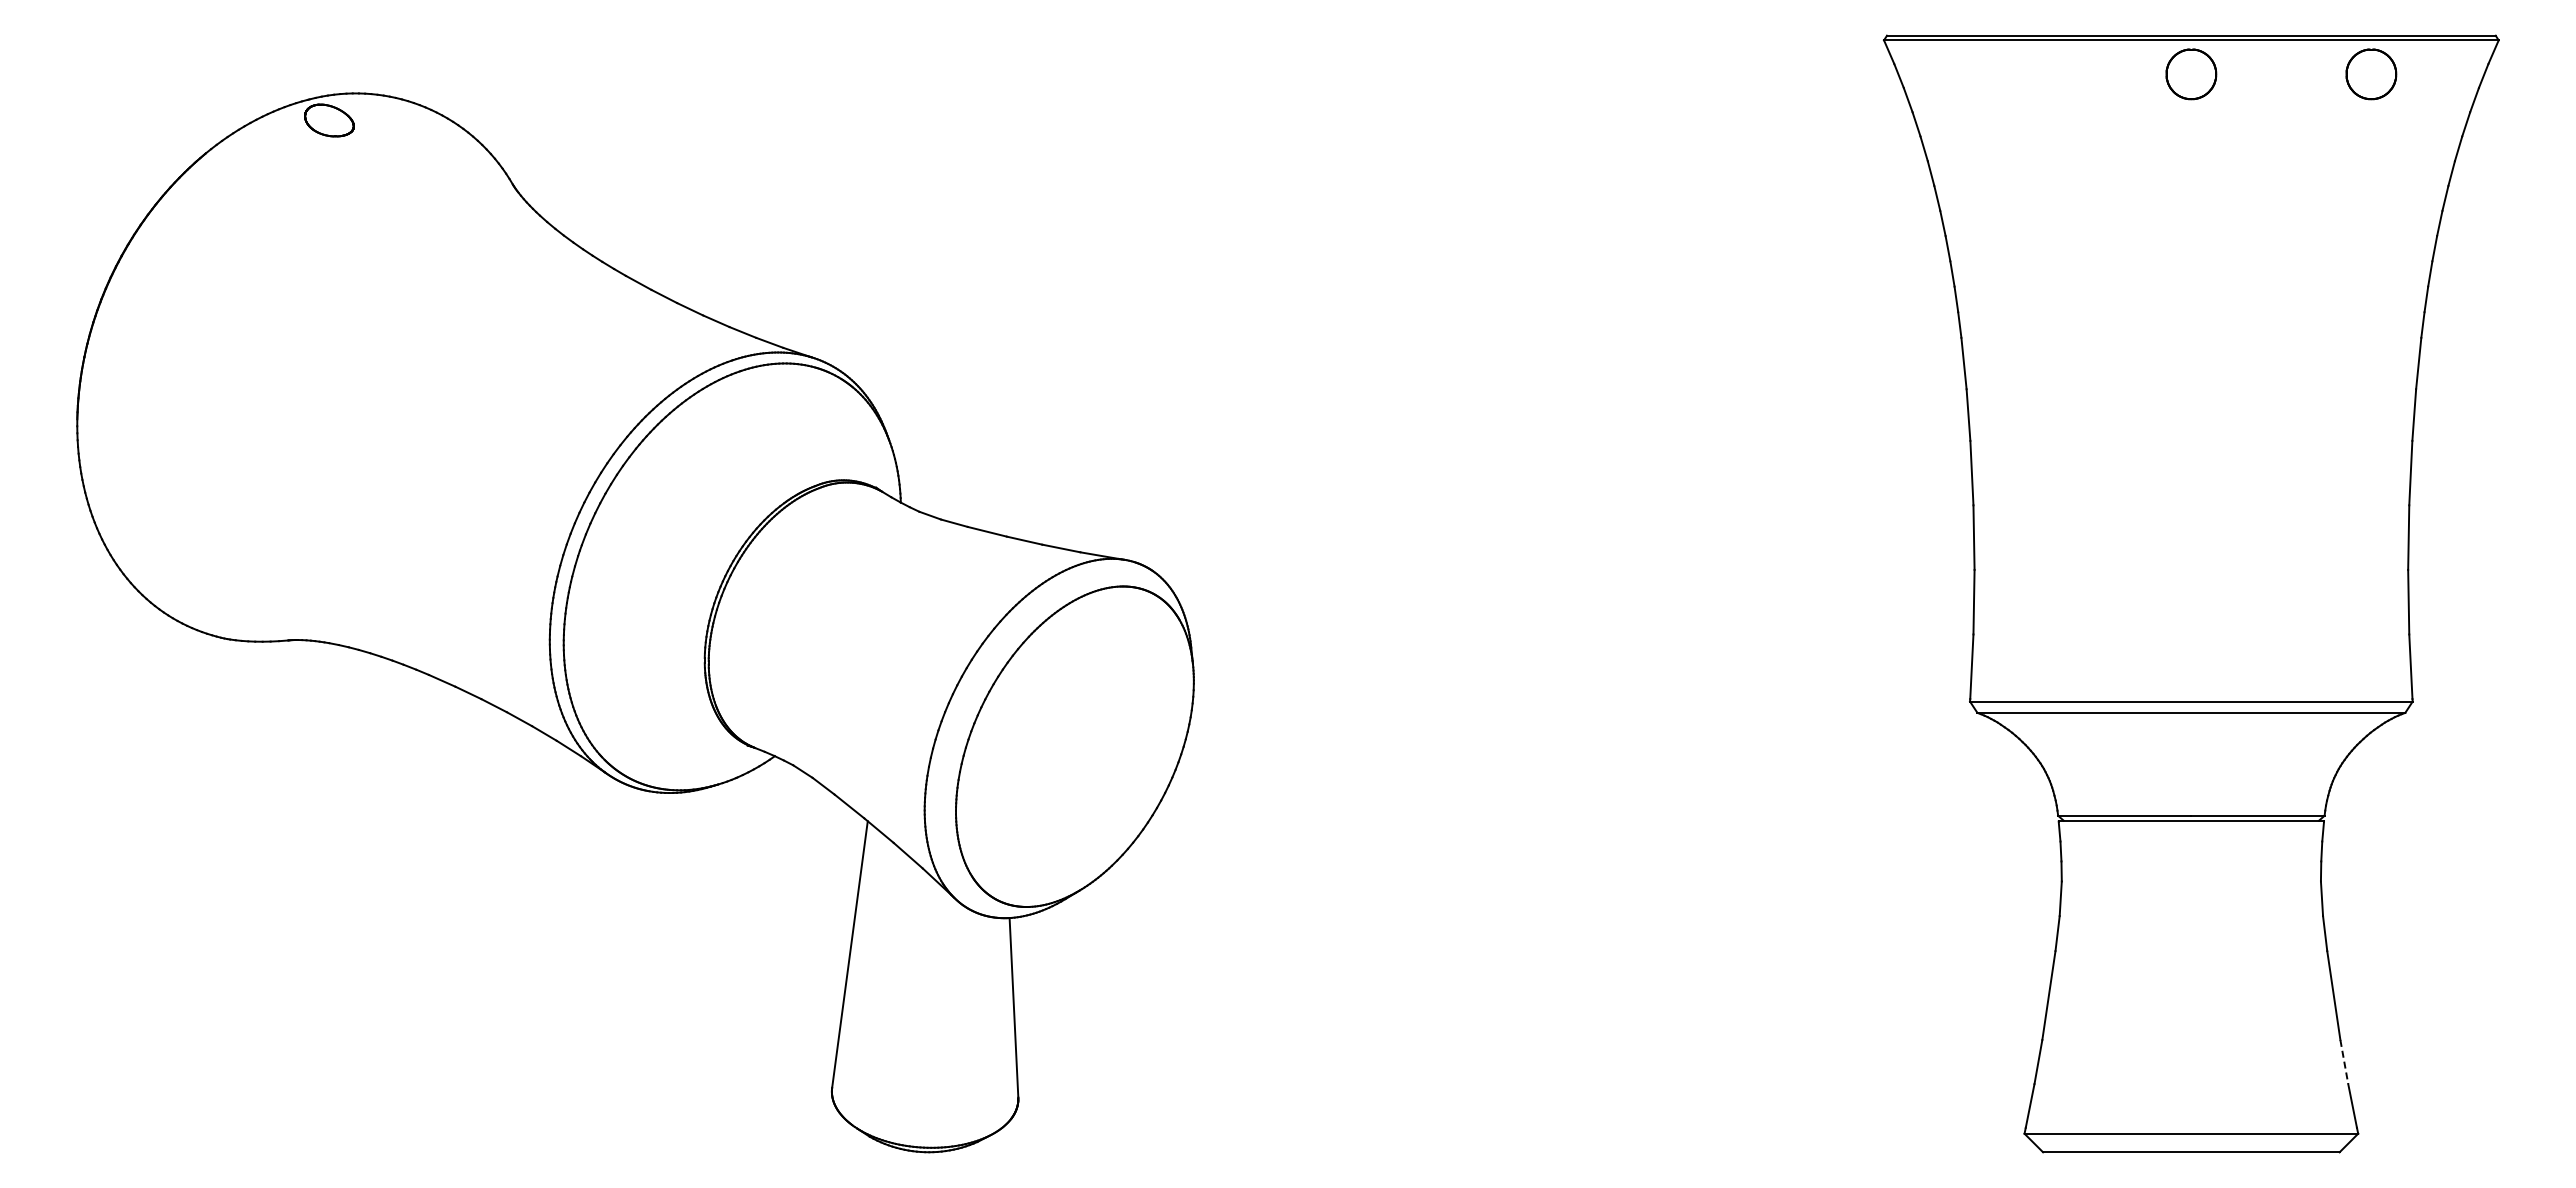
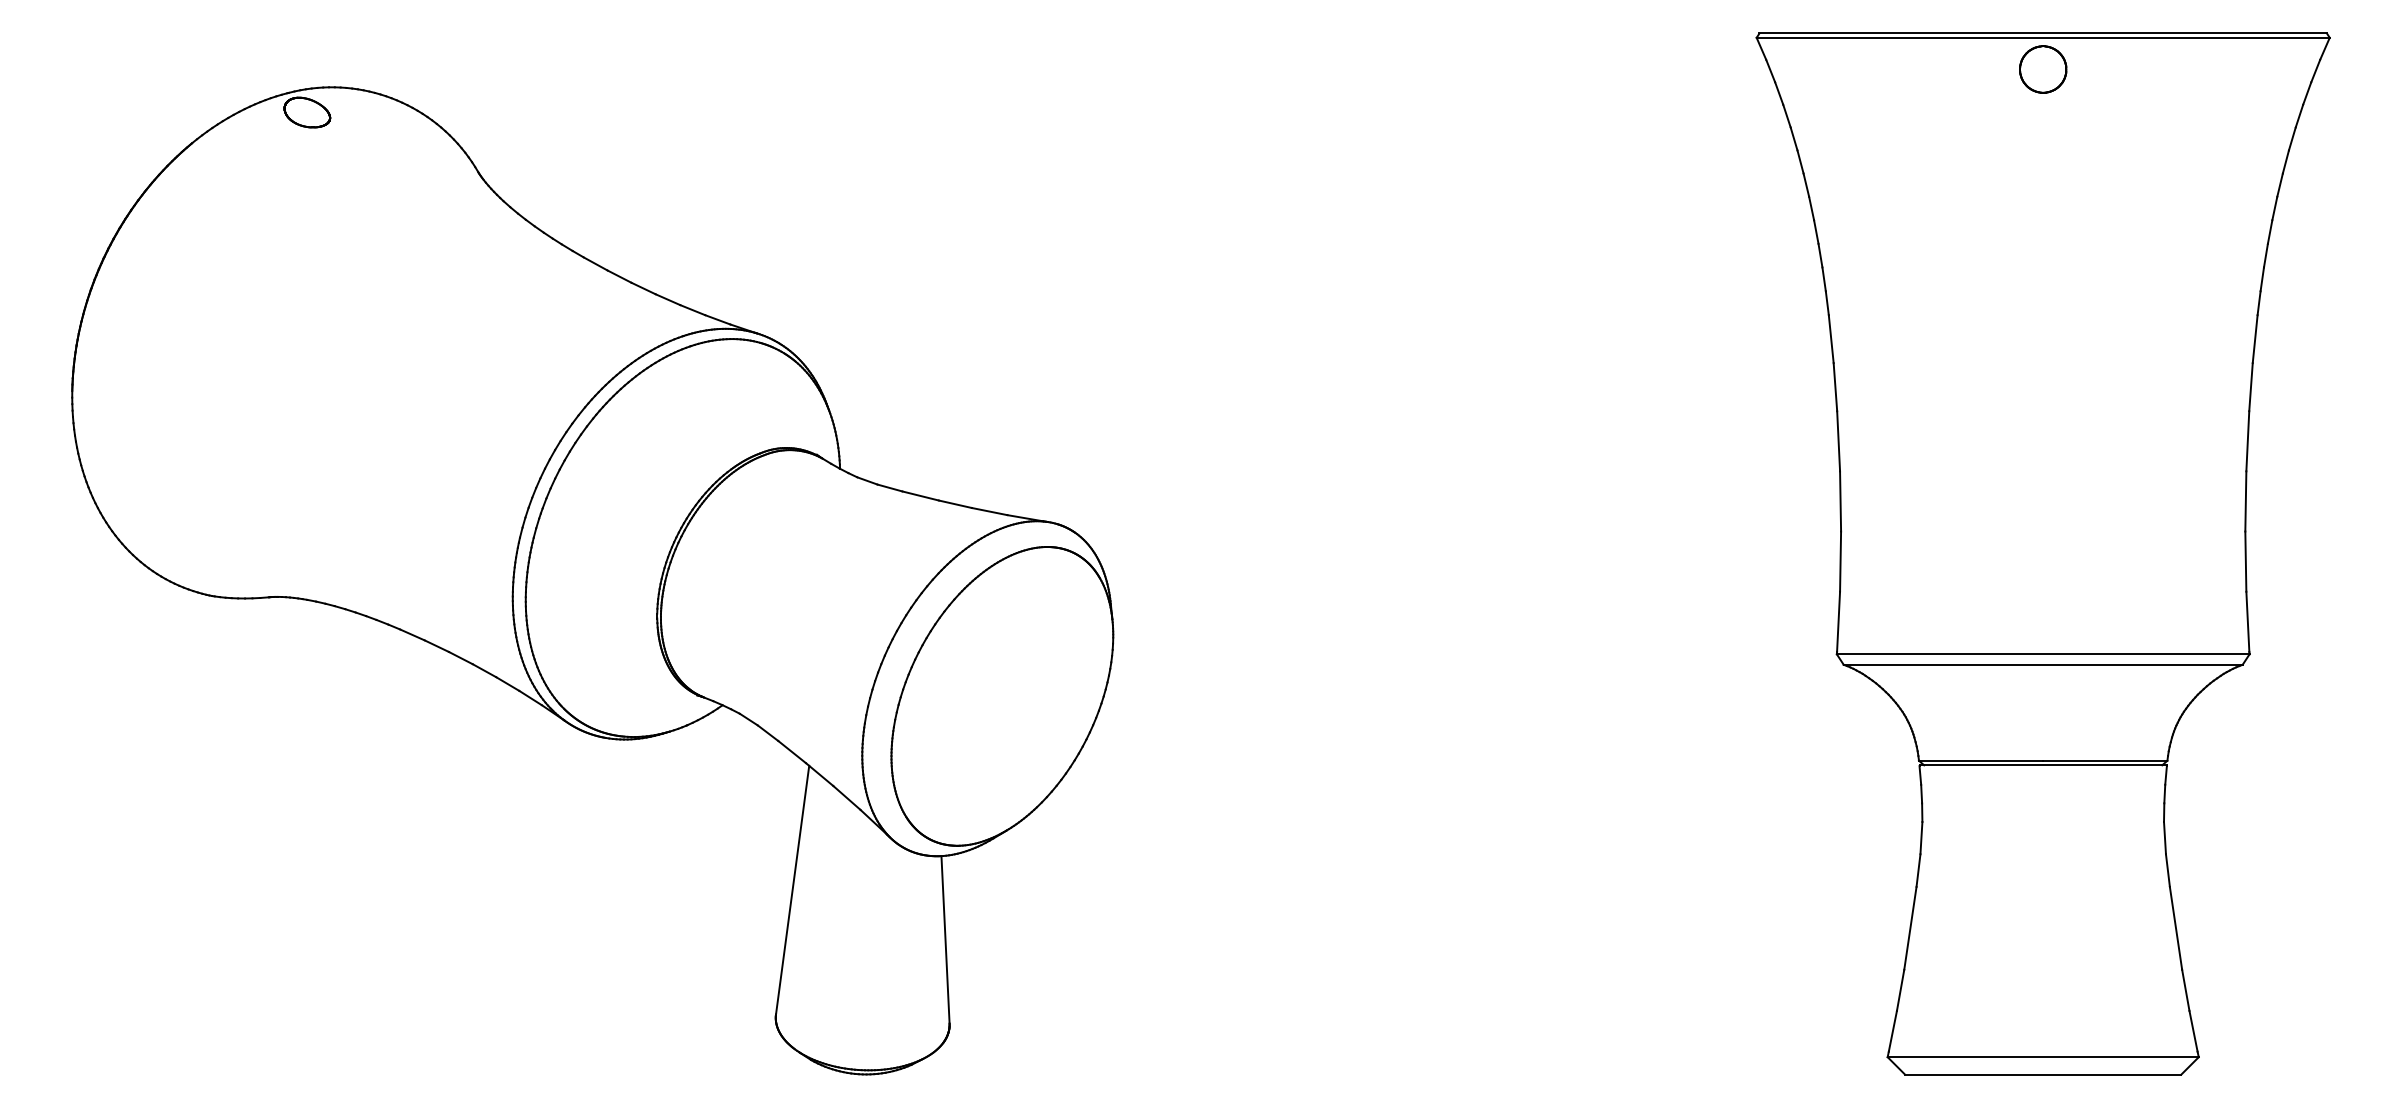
part: (2371, 74) -> (2211, 69), removed
line: (2344, 1062) -> (2185, 990), dashed -> solid

